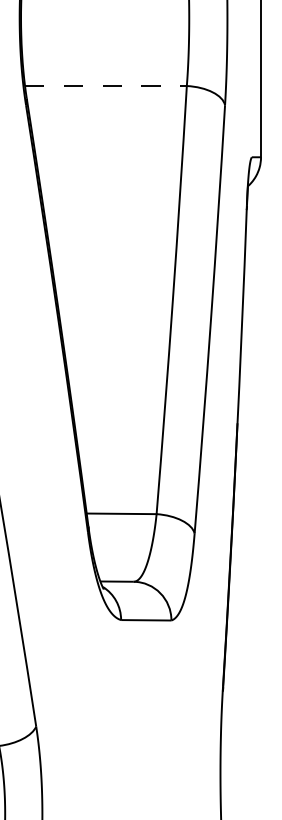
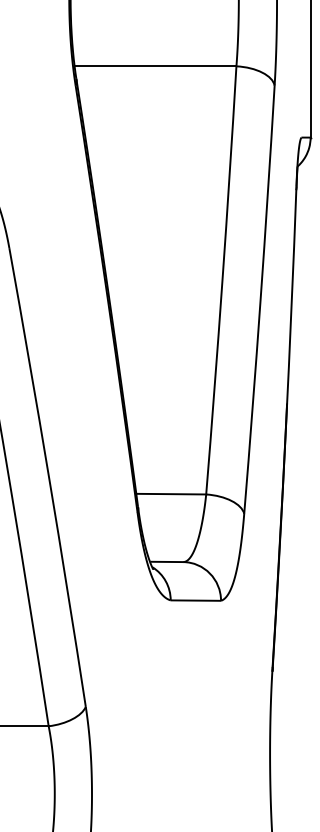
line: (105, 86) -> (155, 66), dashed -> solid

